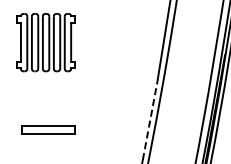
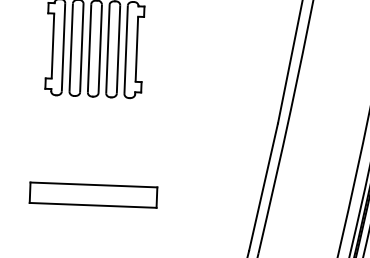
line: (150, 121) -> (264, 187), dashed -> solid
part: (48, 129) -> (93, 193), size x1.43

